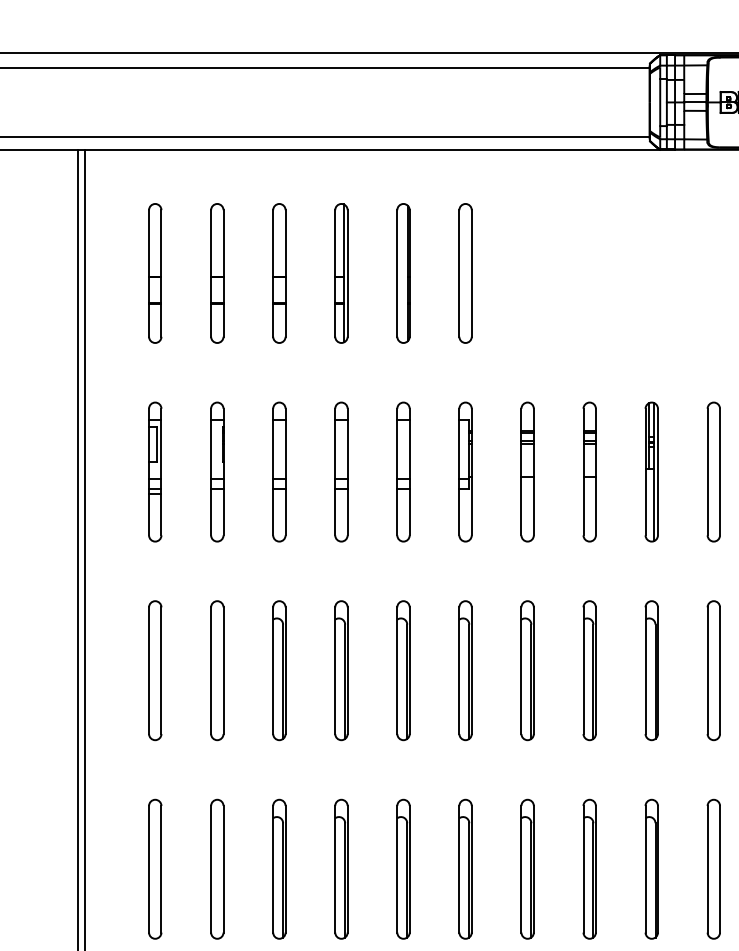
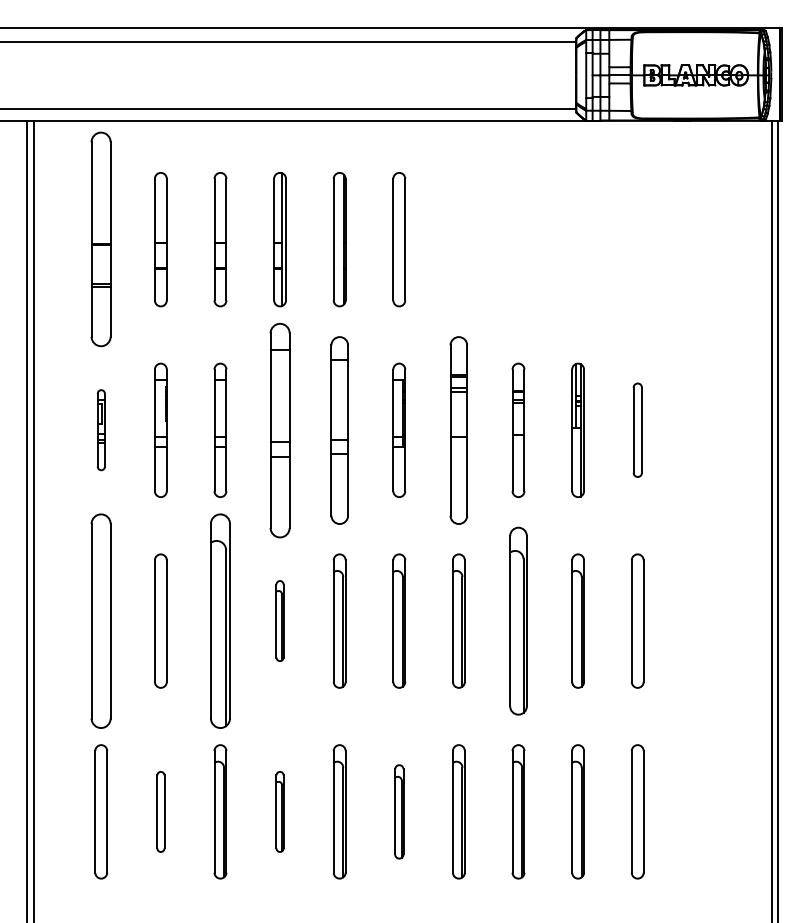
part: (155, 273) -> (101, 239), size x1.6
part: (155, 471) -> (101, 429), size x0.6
part: (340, 471) -> (279, 429), size x1.6
part: (403, 471) -> (339, 429), size x1.4
part: (527, 471) -> (458, 429), size x1.4
part: (713, 471) -> (637, 429), size x0.7
part: (155, 670) -> (101, 620), size x1.6
part: (279, 670) -> (220, 620), size x1.6
part: (340, 670) -> (279, 620), size x0.6
part: (589, 670) -> (518, 620), size x1.4
part: (216, 868) -> (160, 811), size x0.6
part: (340, 868) -> (279, 811), size x0.6
part: (465, 868) -> (399, 811), size x0.7

